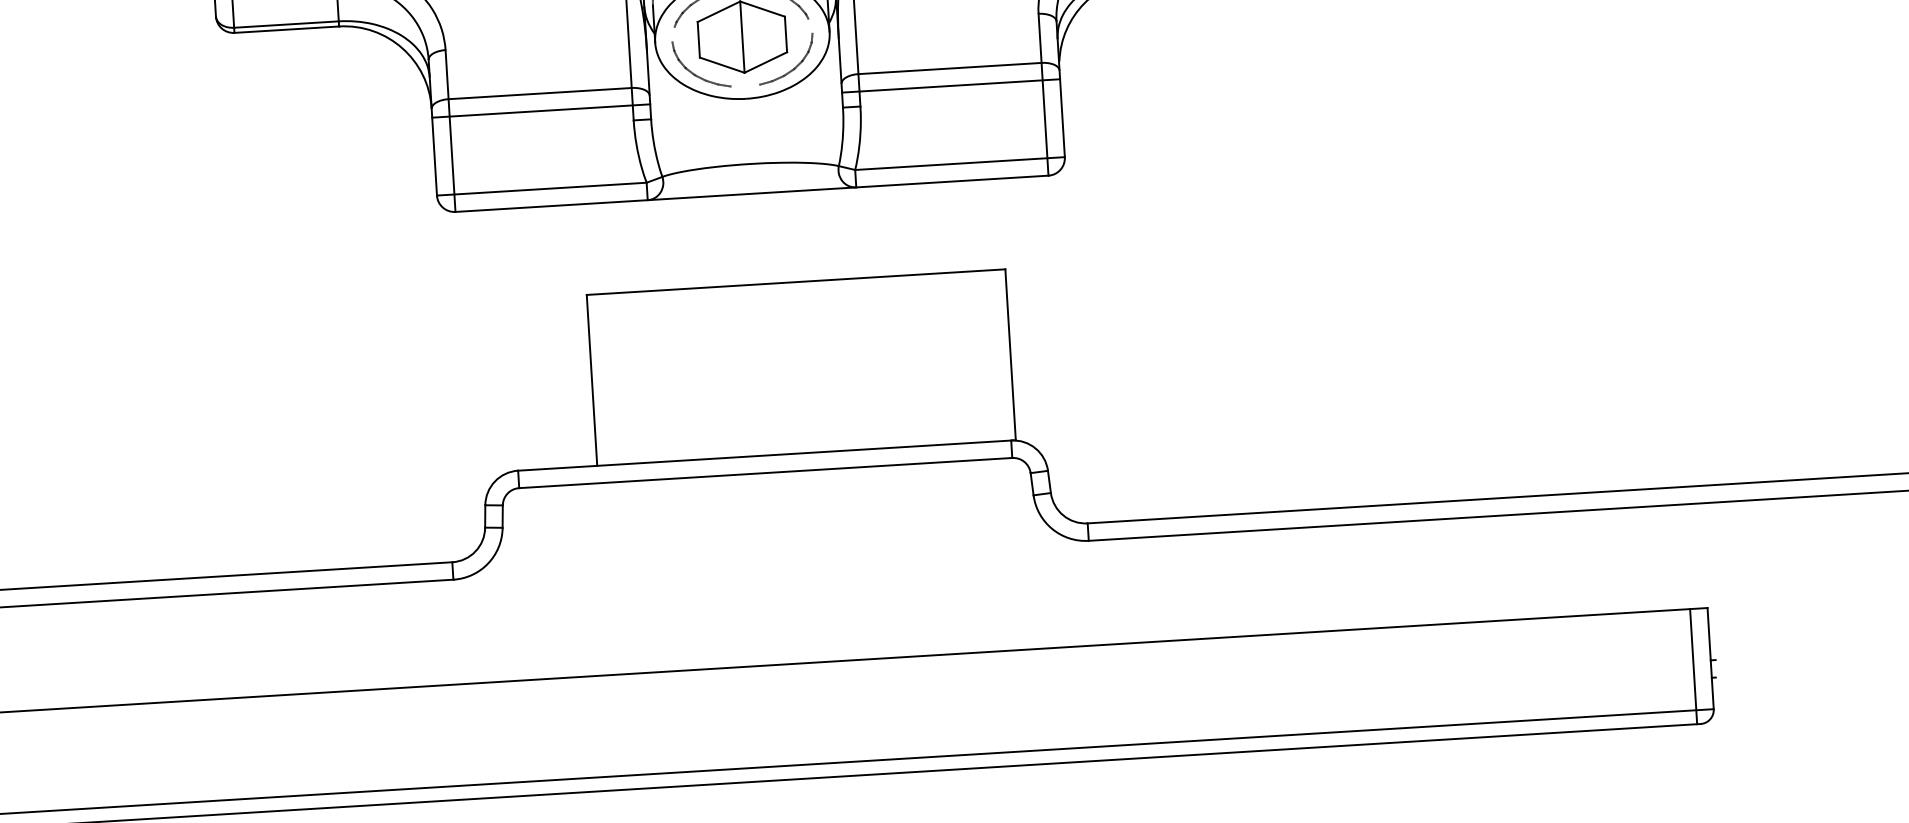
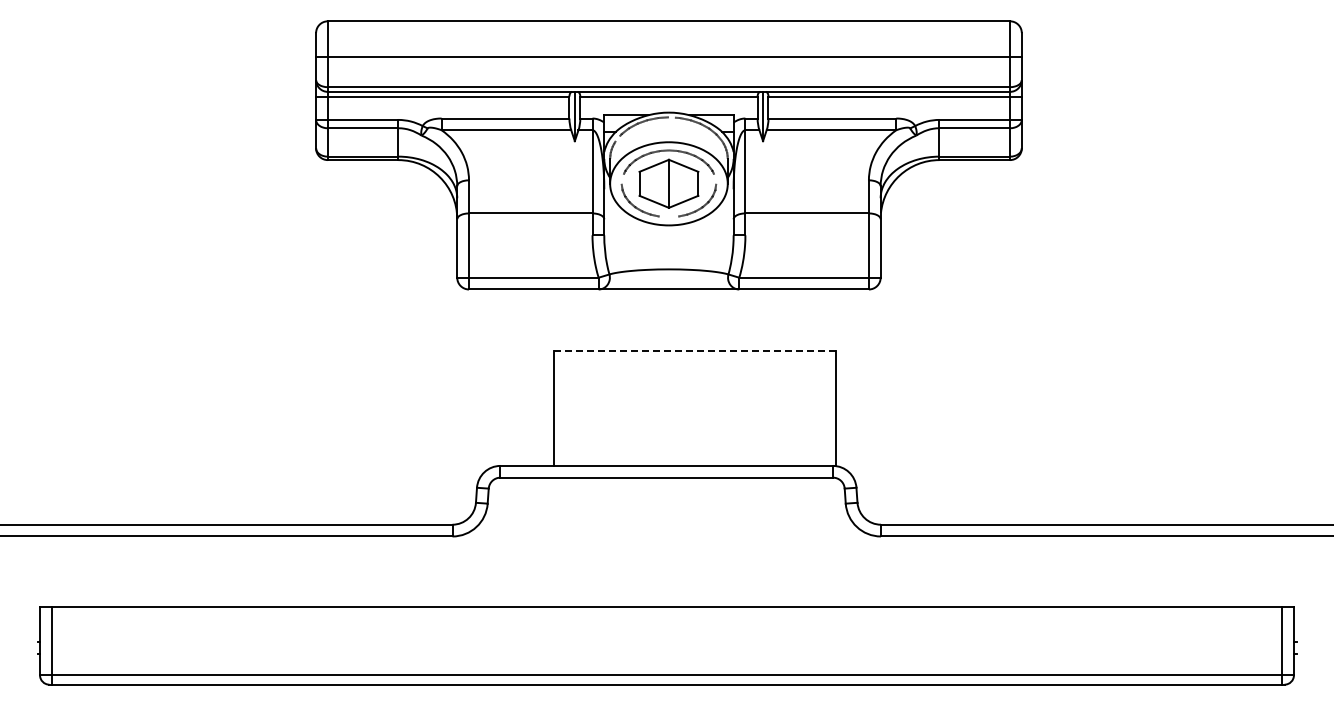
line: (950, 86) -> (806, 225), removed
line: (540, 111) -> (530, 225), removed
line: (795, 281) -> (694, 350), solid -> dashed

